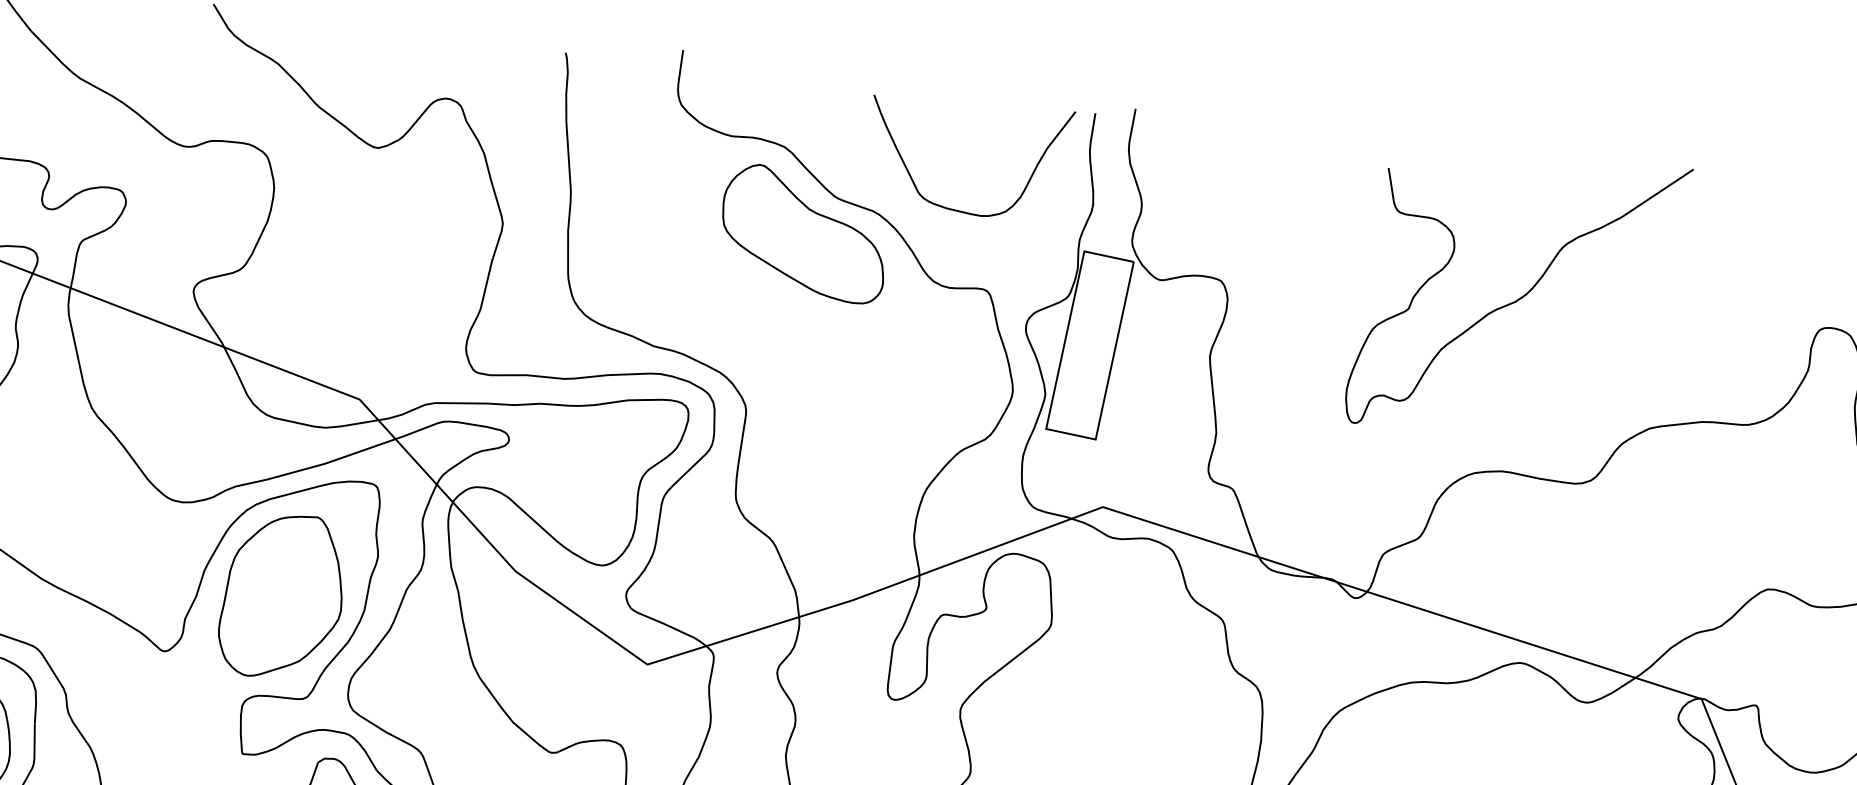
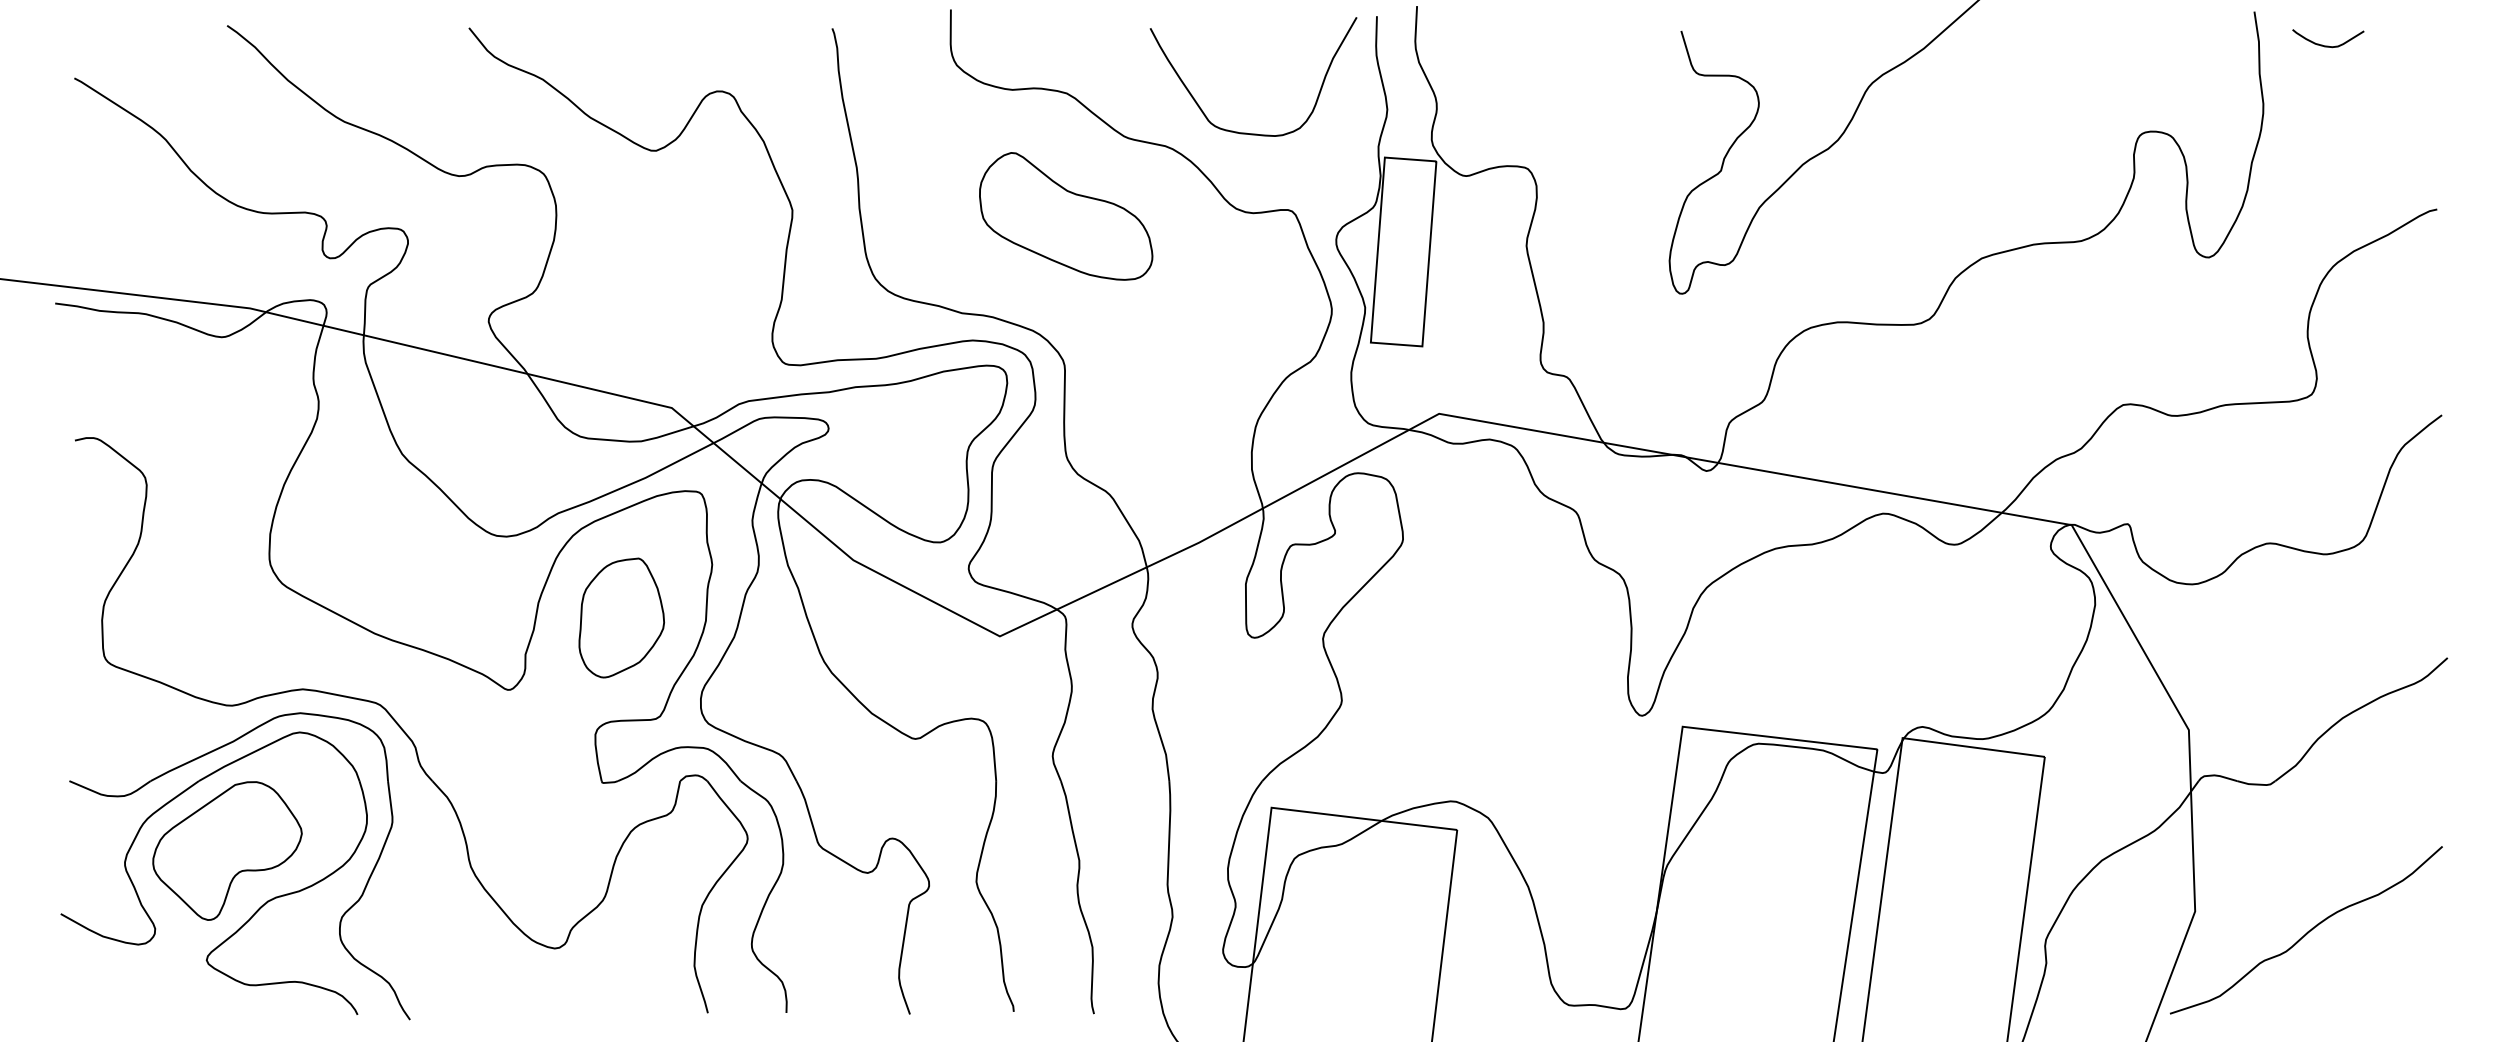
part: (804, 233) -> (1066, 216), moved
part: (283, 596) -> (621, 617), size x0.7

